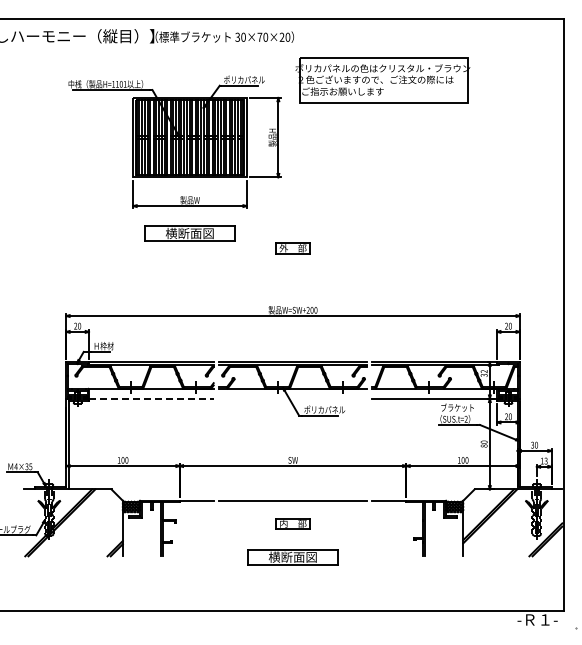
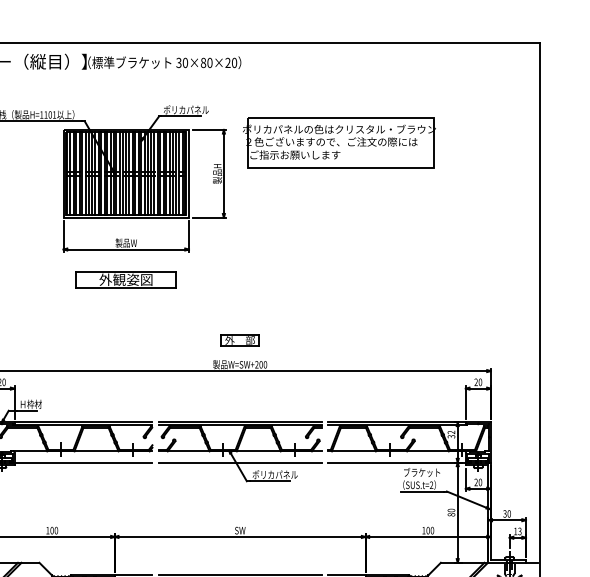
text: (259, 36) -> (203, 62), 30×70×20 -> 30×80×20
part: (382, 80) -> (339, 142), moved
text: (183, 233) -> (119, 279), 横断面図 -> 外観姿図
part: (292, 248) -> (239, 340), moved
line: (151, 398) -> (83, 462), dashed -> solid
line: (292, 398) -> (239, 462), added

